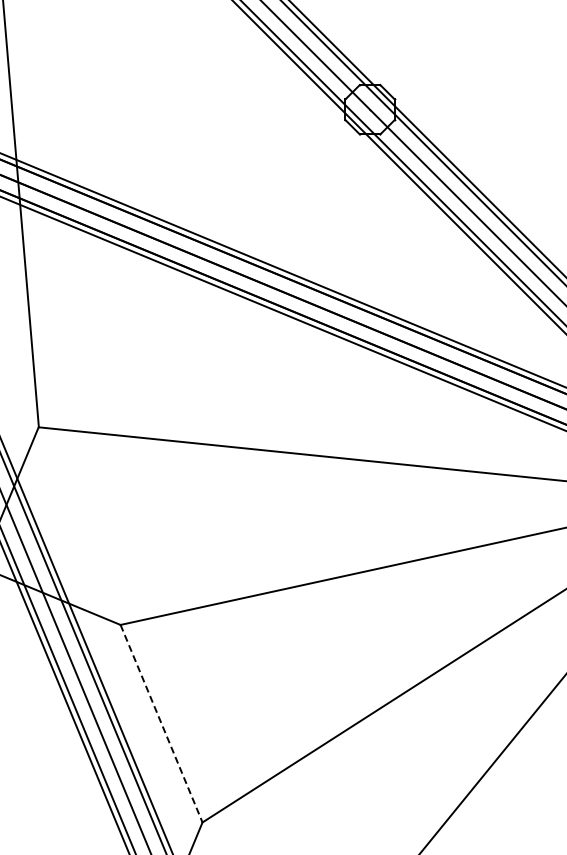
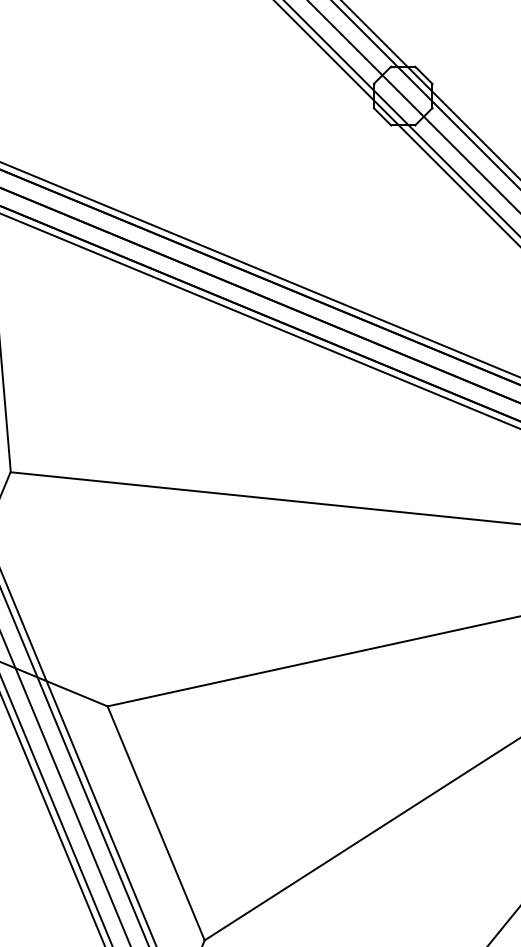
line: (161, 723) -> (156, 823), dashed -> solid

